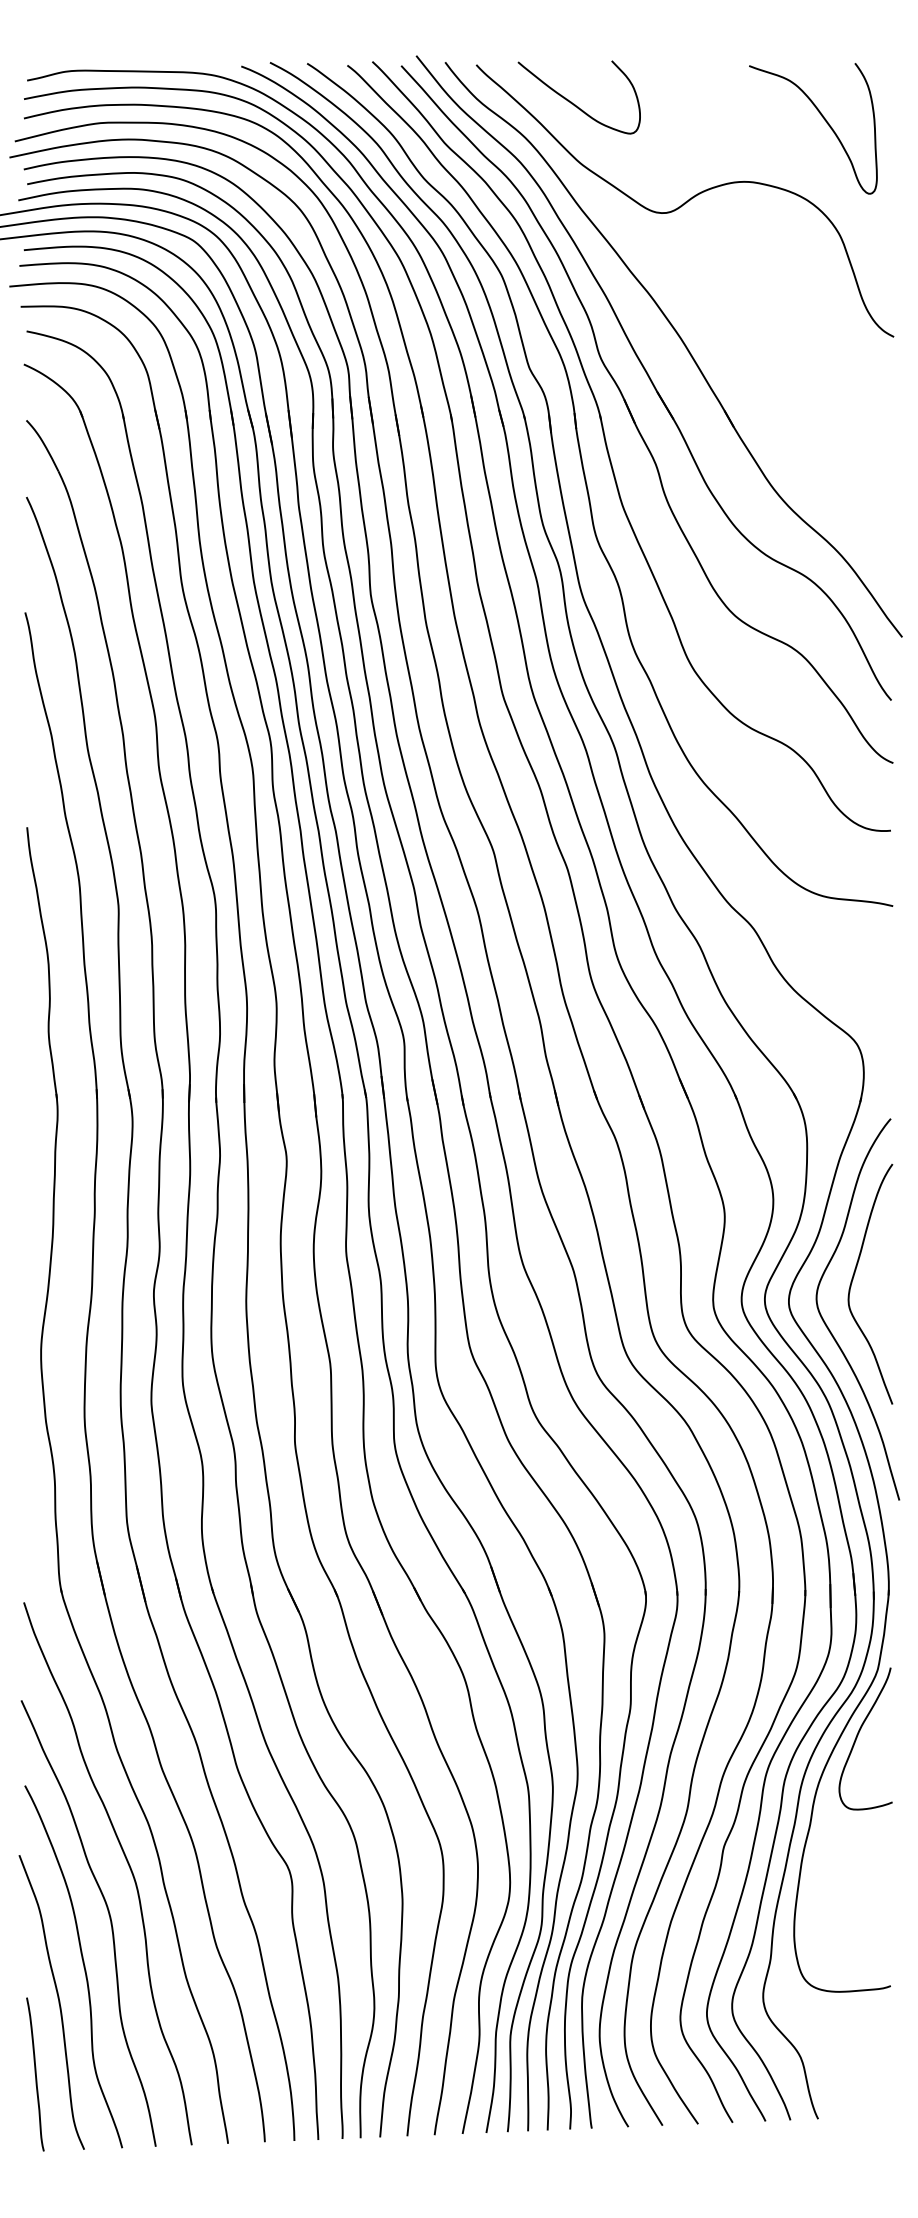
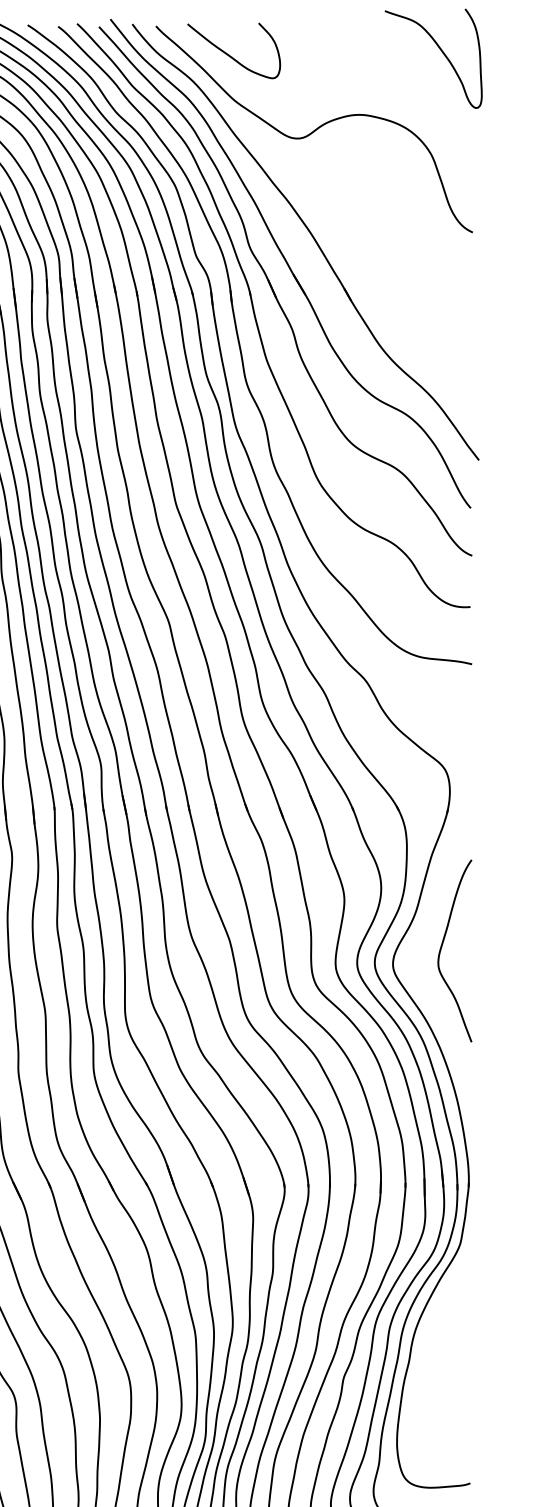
curve: (823, 119) -> (441, 51), moved
curve: (829, 1328) -> (423, 984), removed
curve: (858, 1735) -> (445, 1293), removed

